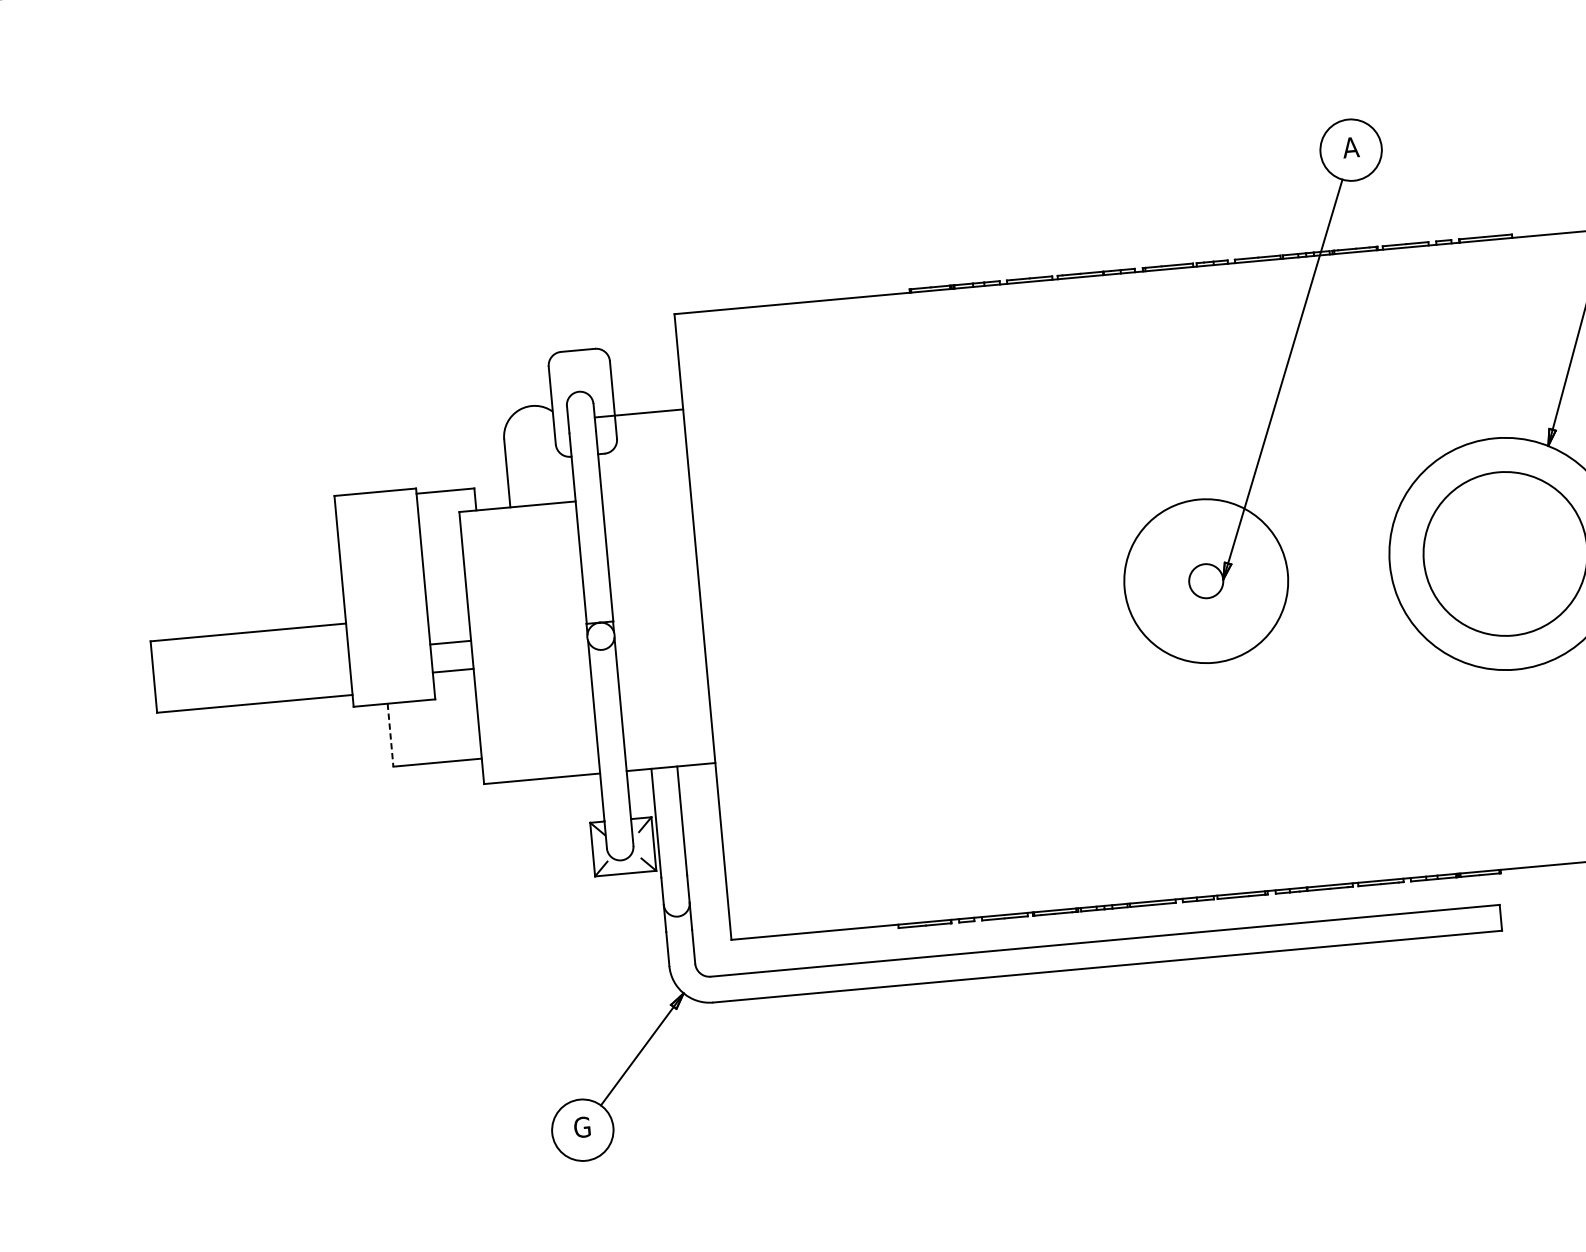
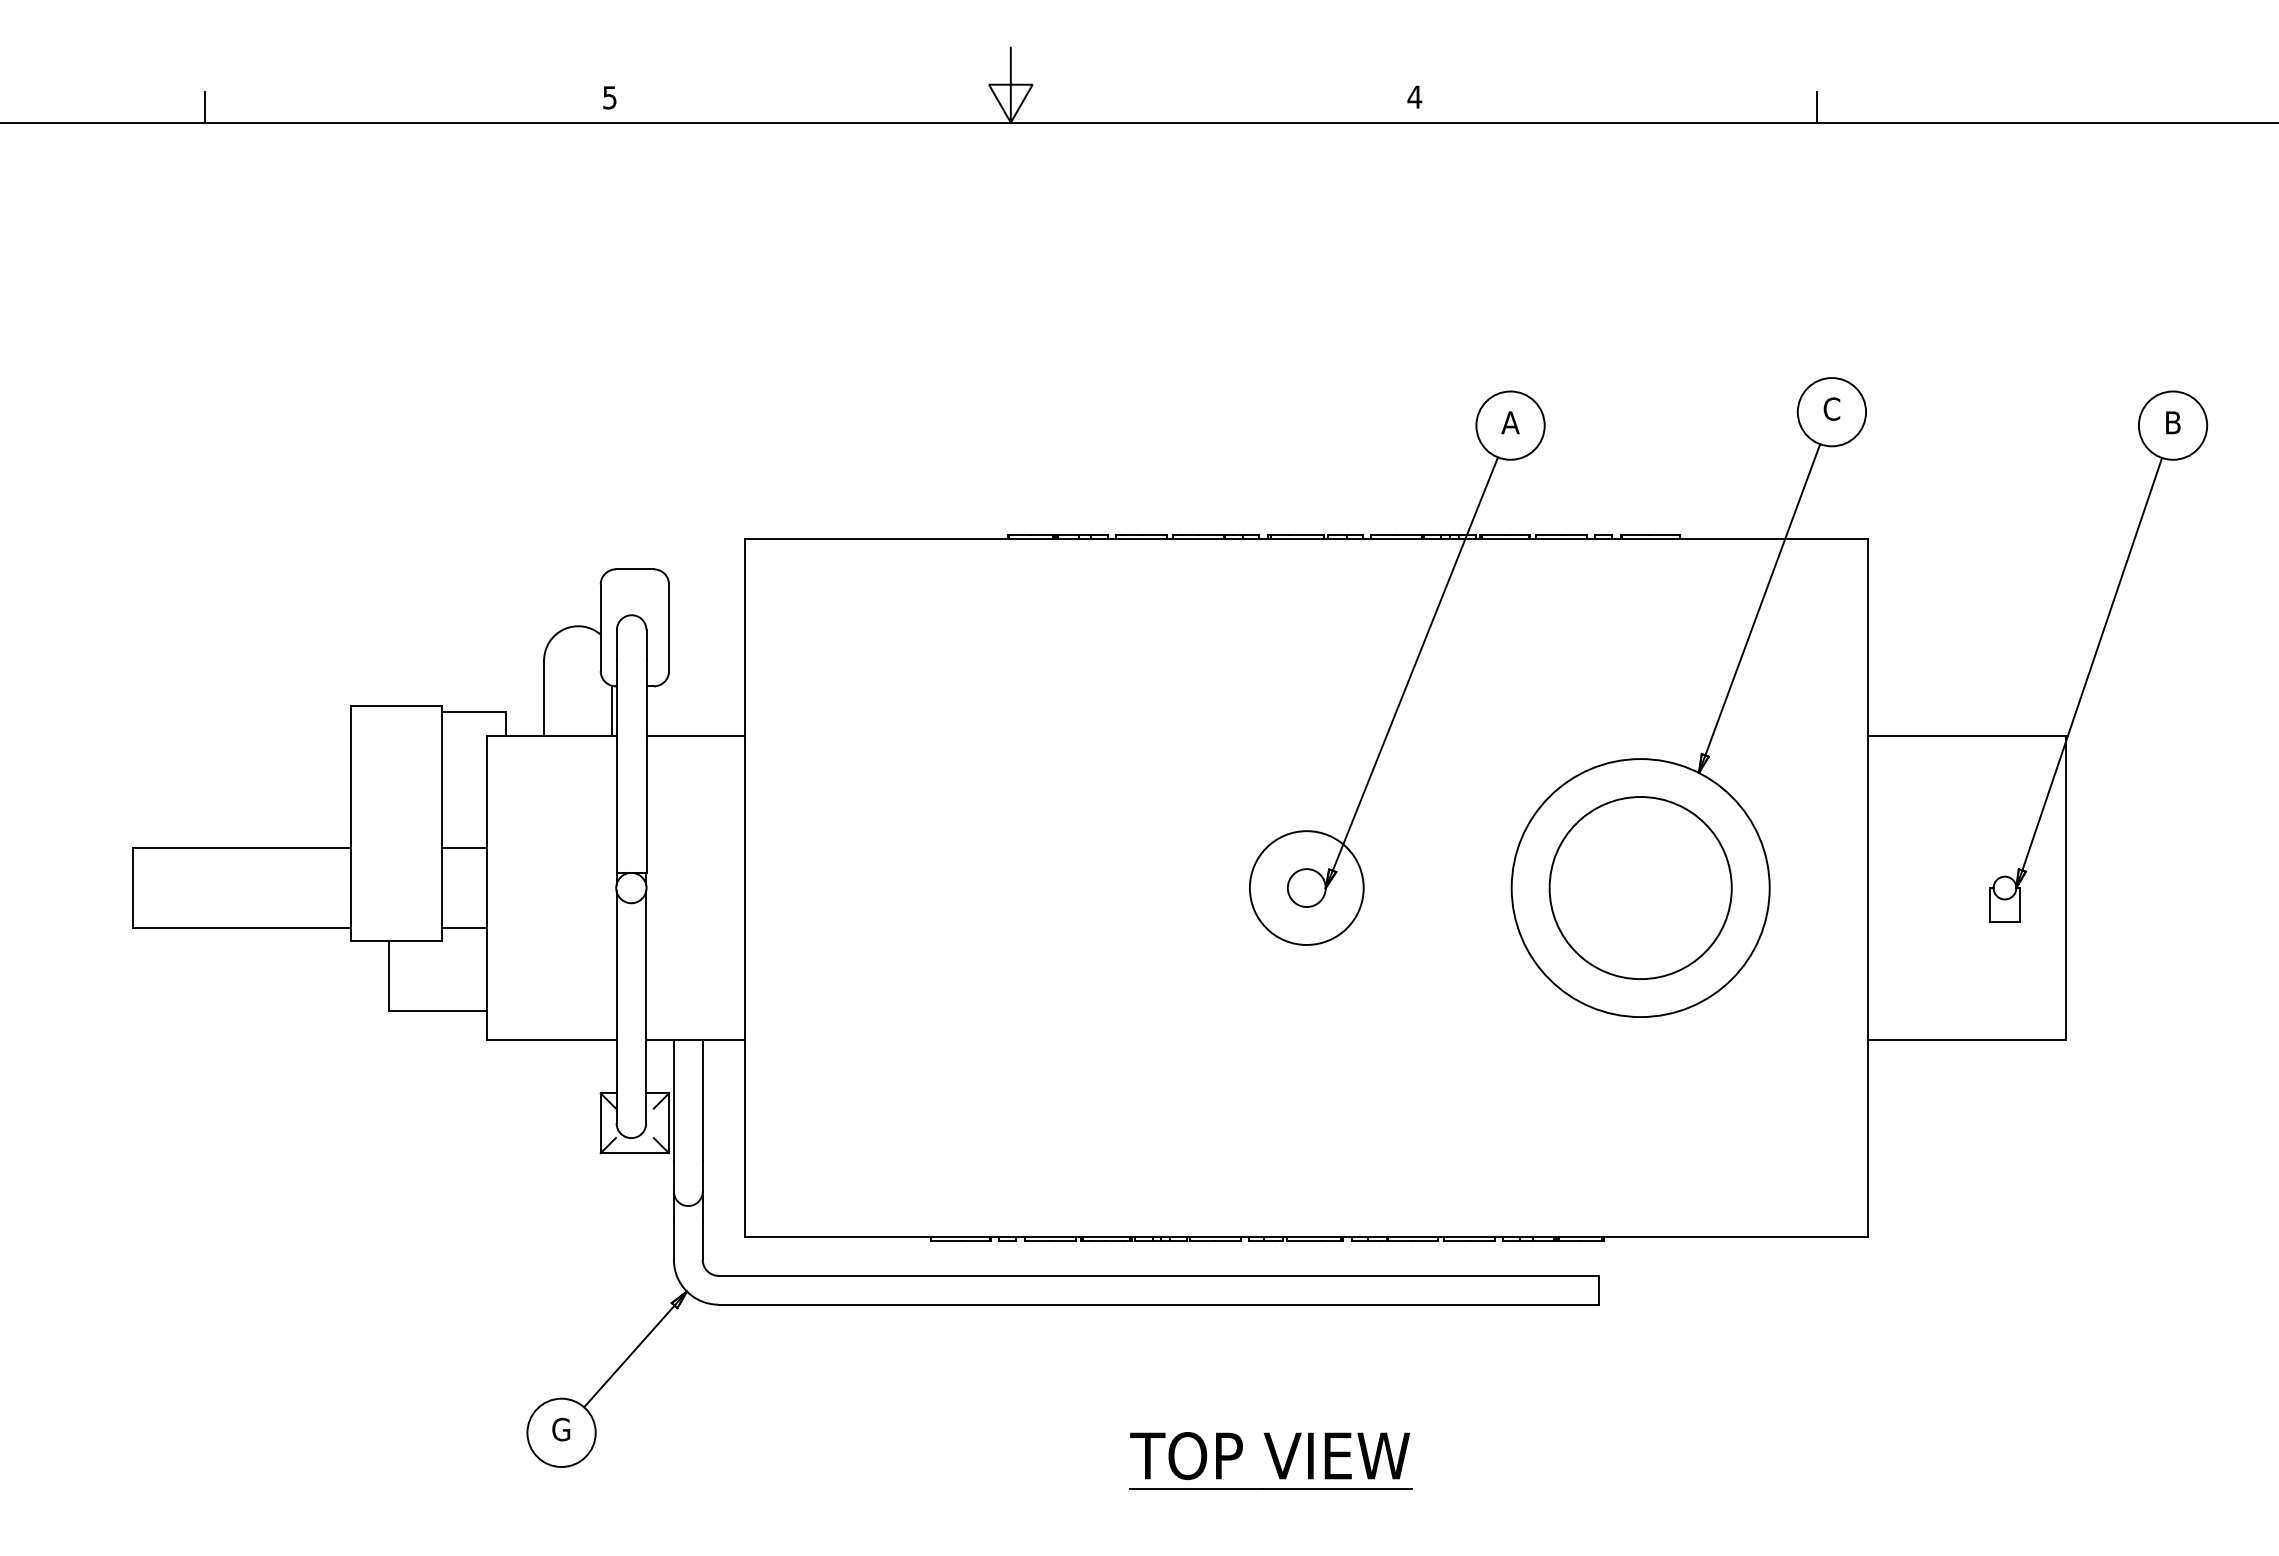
line: (638, 413) -> (695, 736), moved
line: (569, 479) -> (612, 711), added
circle: (1205, 580) -> (1306, 887), size x0.62
line: (450, 642) -> (464, 927), moved
line: (453, 670) -> (464, 848), moved
line: (390, 735) -> (388, 976), dashed -> solid
part: (1220, 1097) -> (1270, 1460), added

